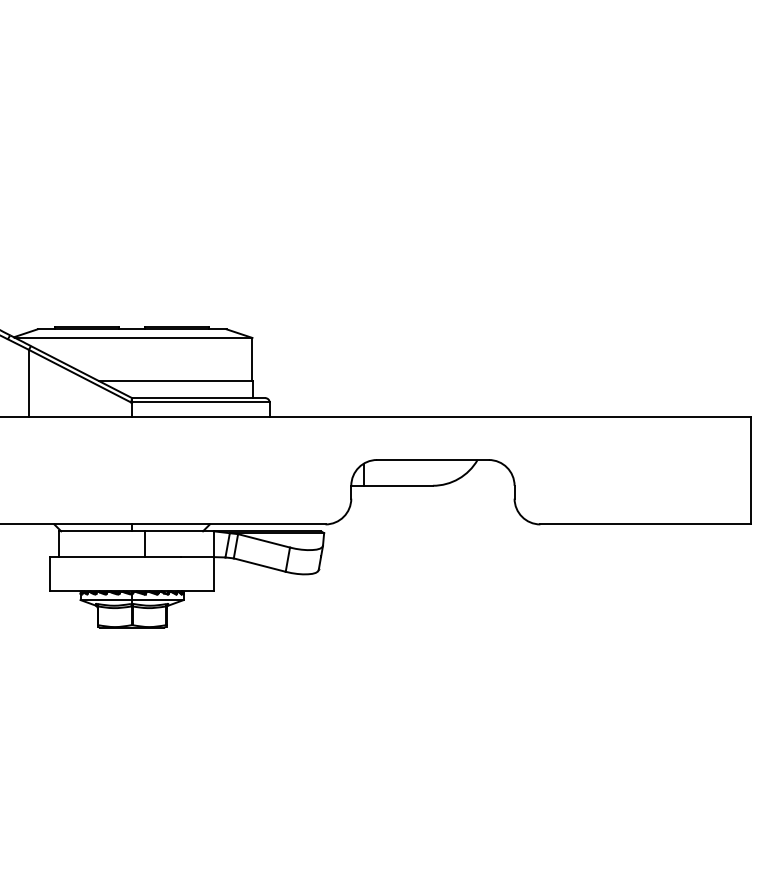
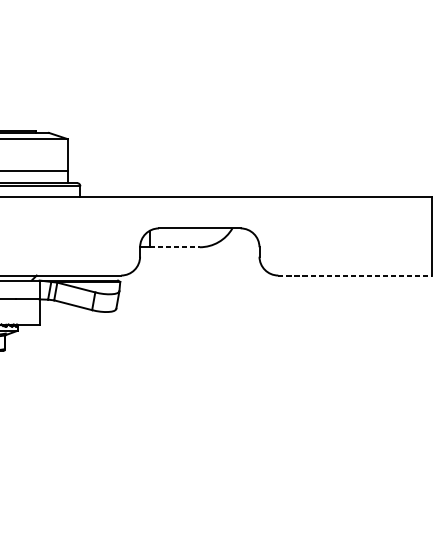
line: (399, 485) -> (175, 247), solid -> dashed
line: (646, 524) -> (355, 275), solid -> dashed

